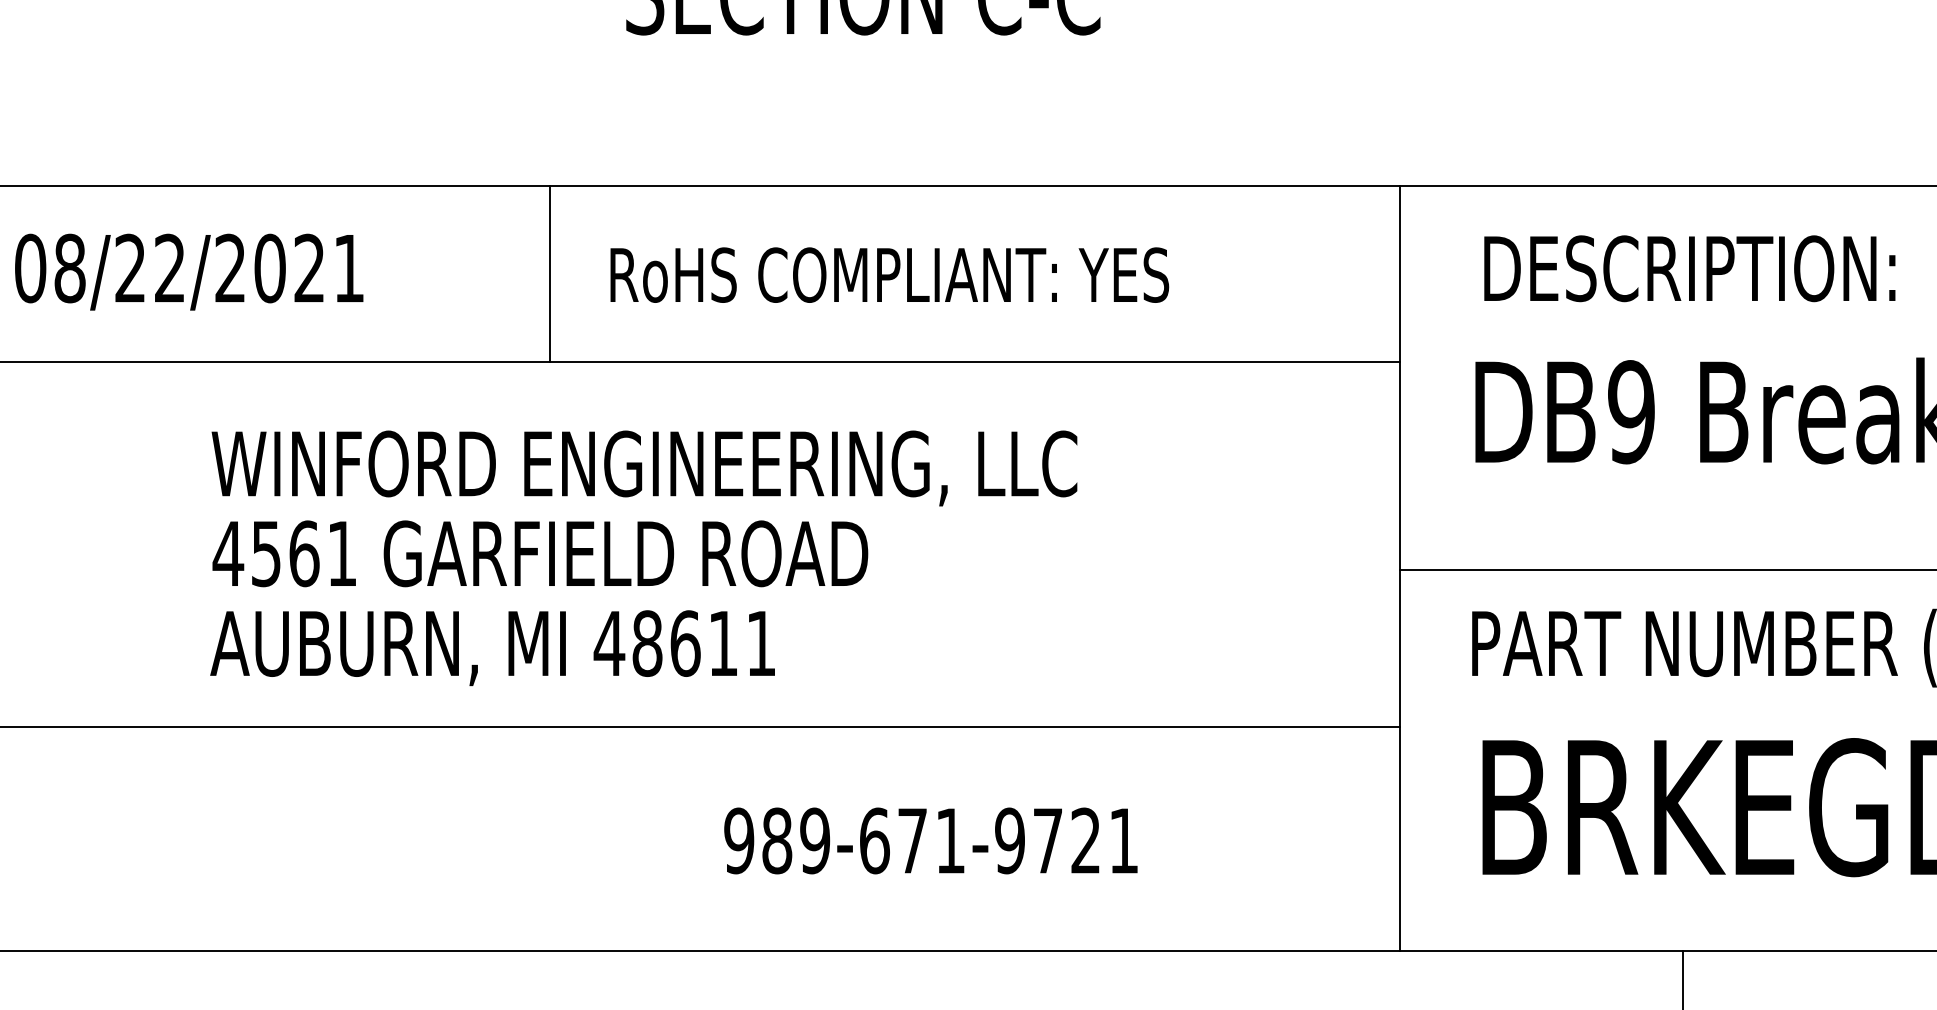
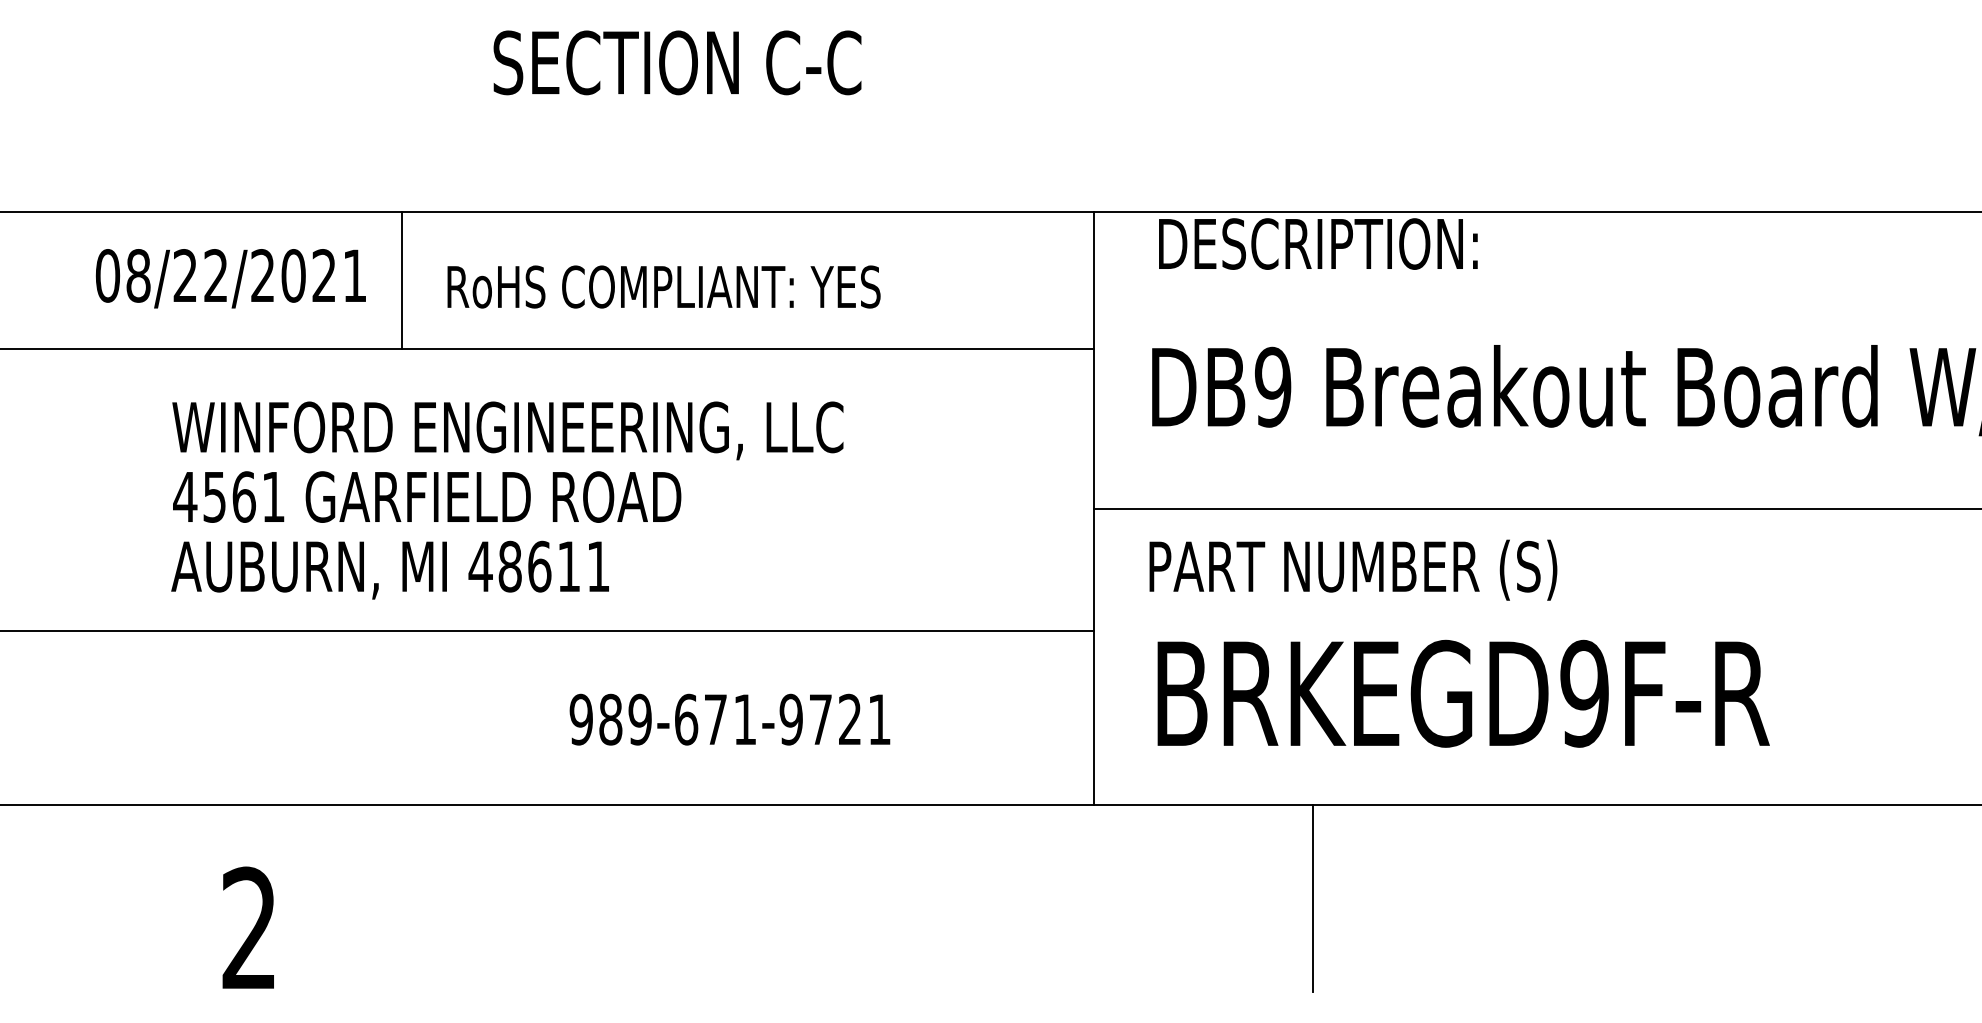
text: (1690, 268) -> (1318, 243), moved
text: (188, 271) -> (230, 278), moved
line: (549, 274) -> (401, 280), moved
text: (889, 274) -> (663, 286), moved

